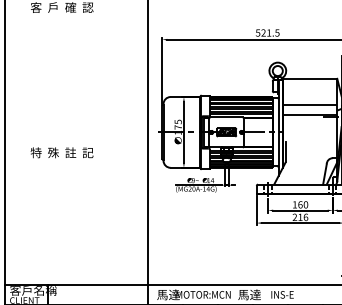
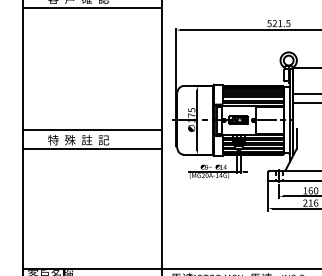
line: (77, 16) -> (93, 7), added
line: (76, 142) -> (92, 130), added
line: (76, 161) -> (92, 148), added

